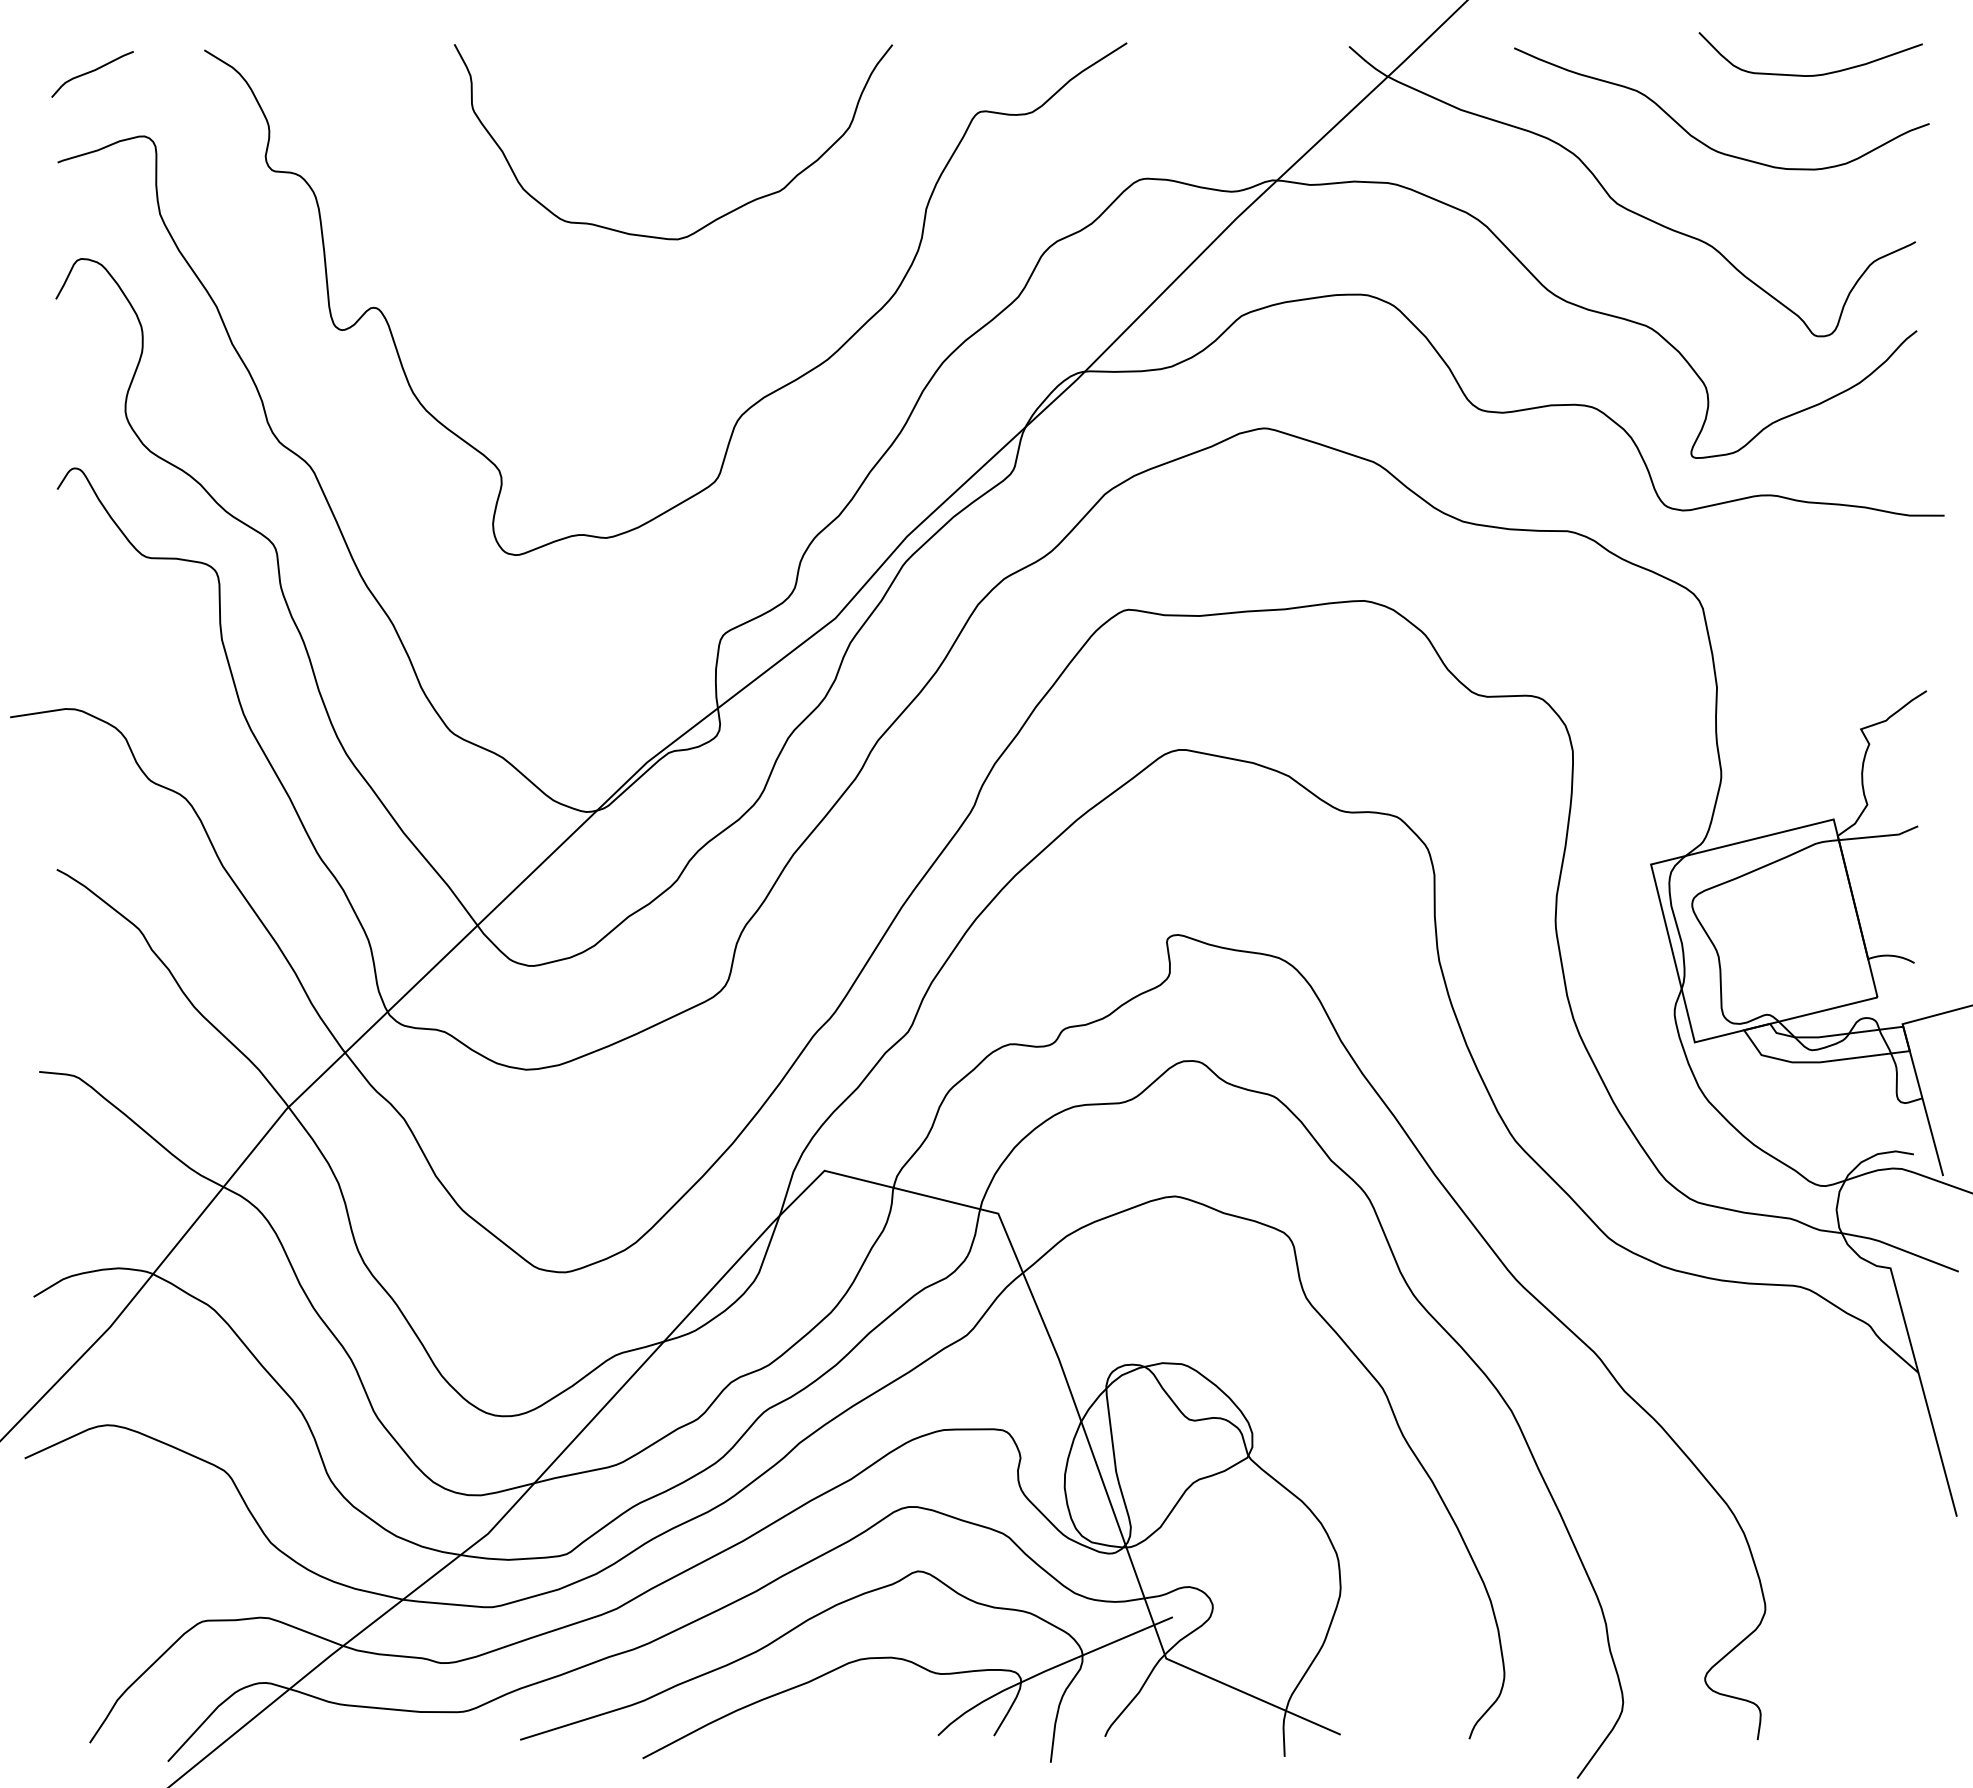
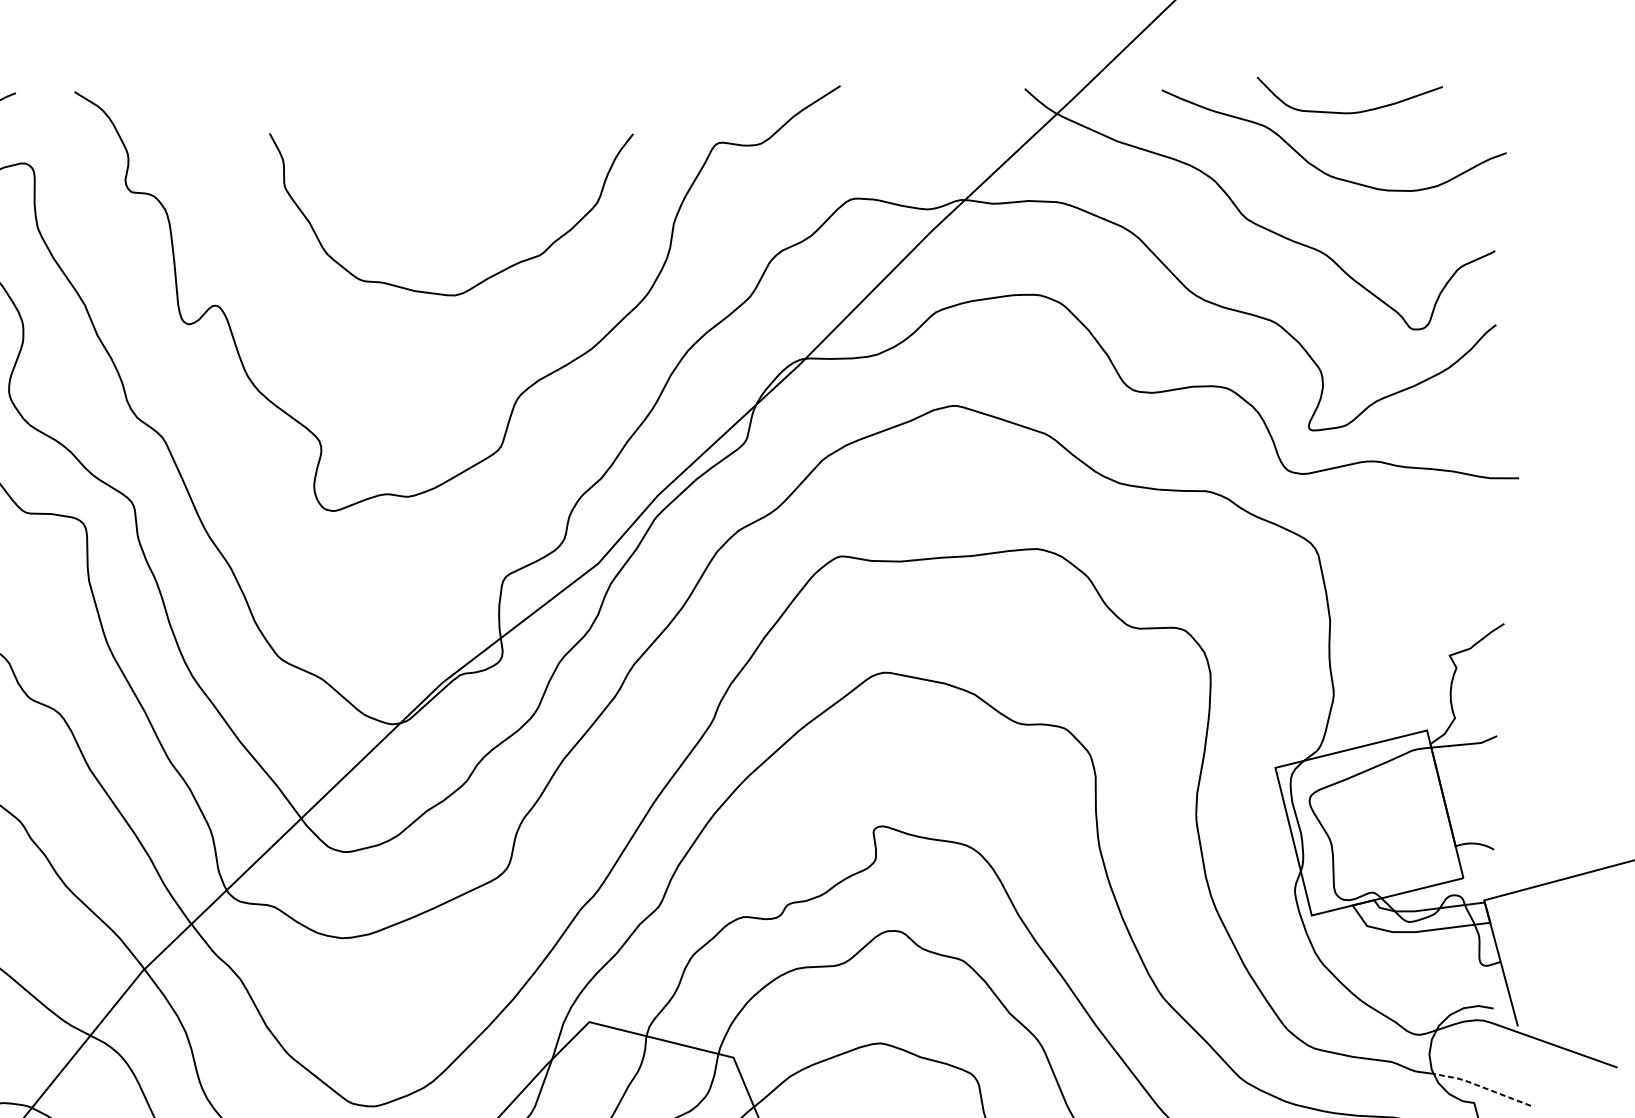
curve: (1813, 74) -> (1352, 112), moved
curve: (714, 219) -> (485, 278), moved
line: (1899, 1249) -> (1481, 1087), solid -> dashed

